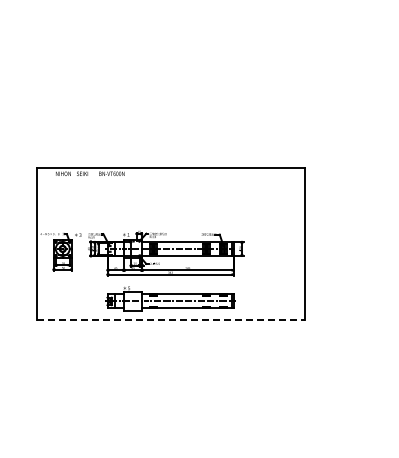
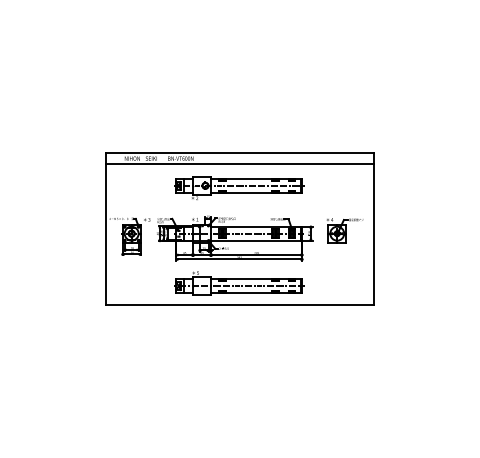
line: (170, 179) -> (239, 164), added
part: (170, 202) -> (239, 187), added
part: (275, 245) -> (344, 230), added
line: (170, 319) -> (239, 304), dashed -> solid

